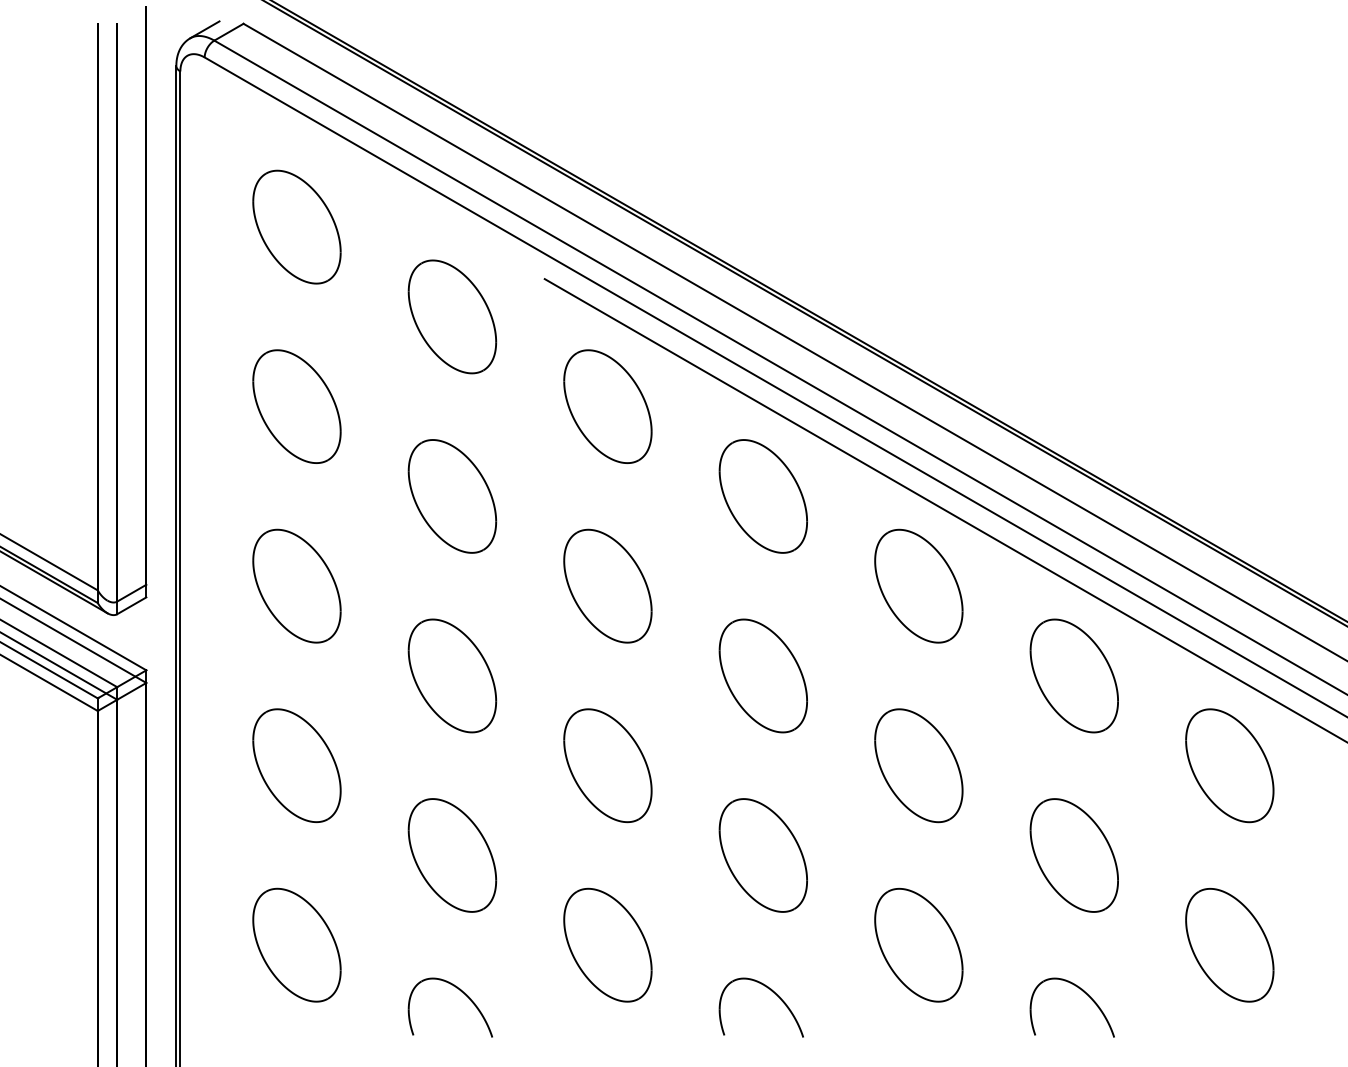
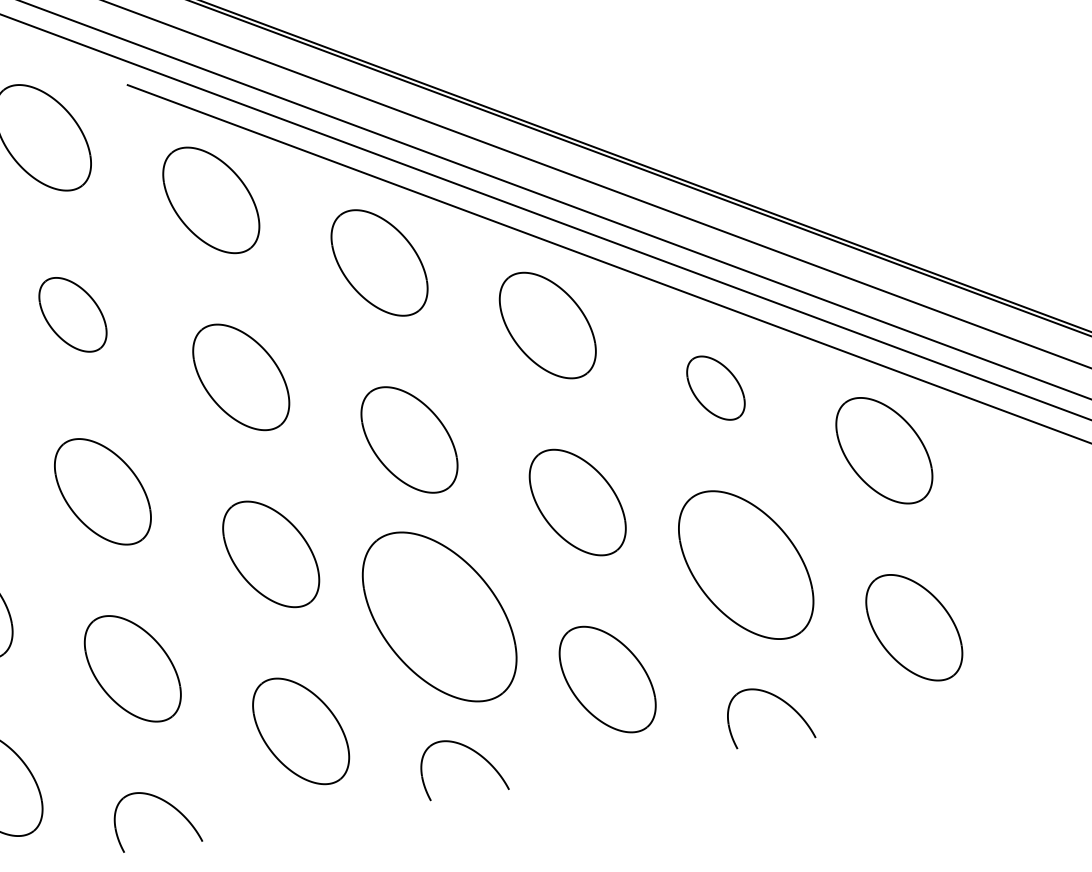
part: (452, 496) -> (73, 314), size x0.7
part: (1073, 675) -> (715, 387), size x0.6
part: (762, 855) -> (438, 617), size x1.6
part: (1073, 855) -> (745, 565), size x1.4

